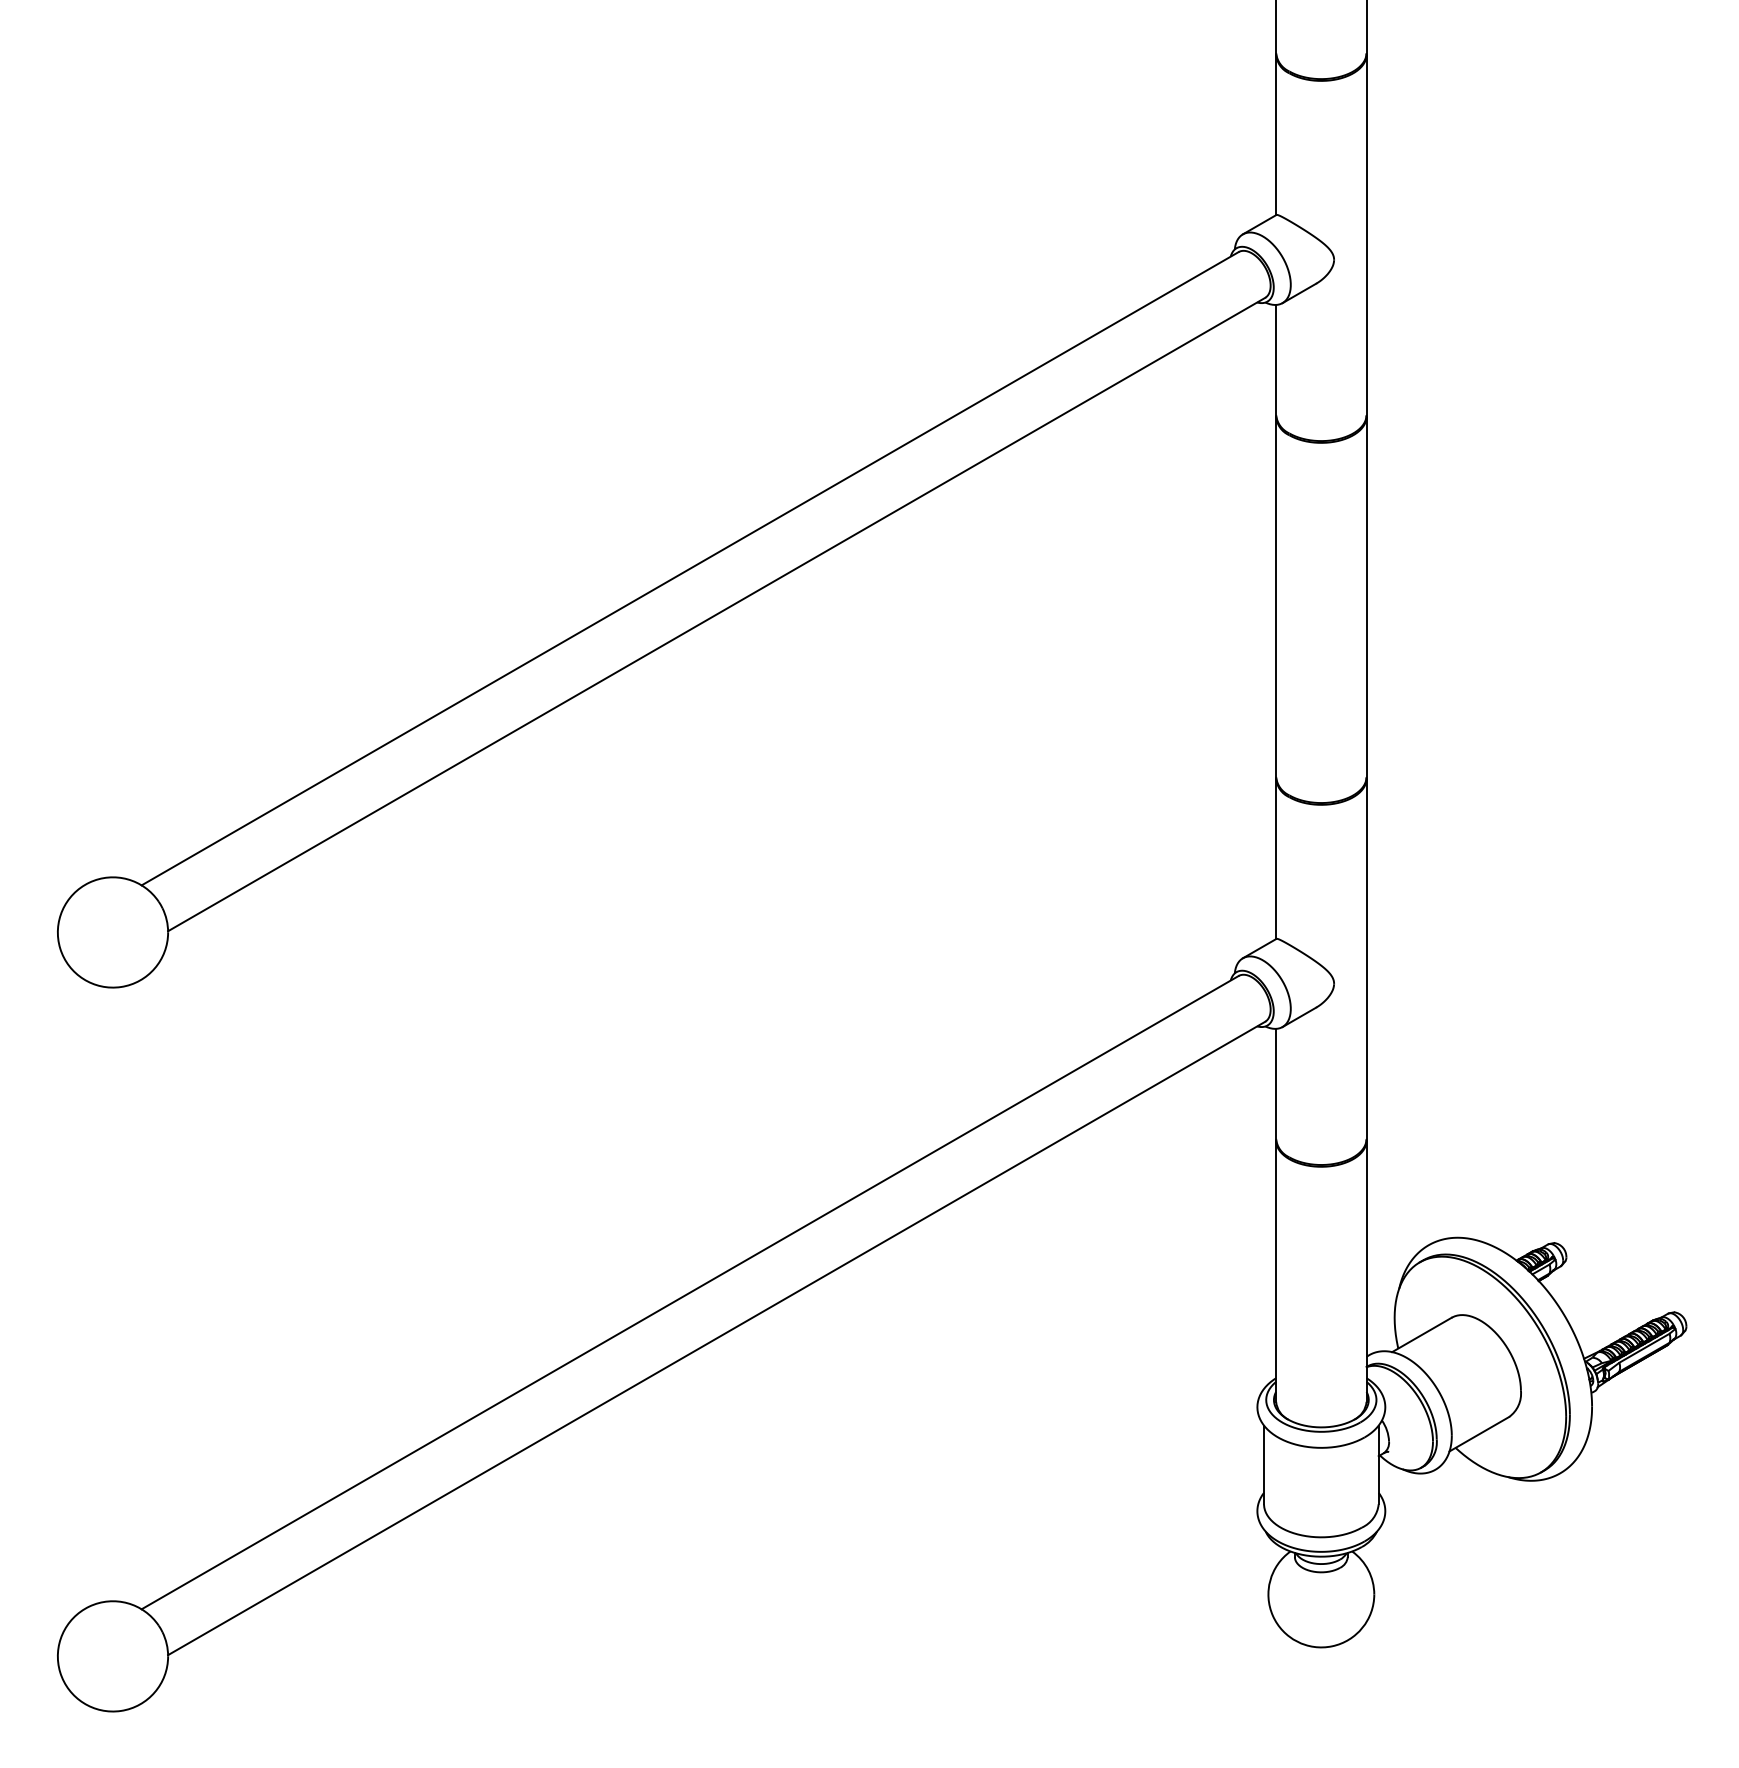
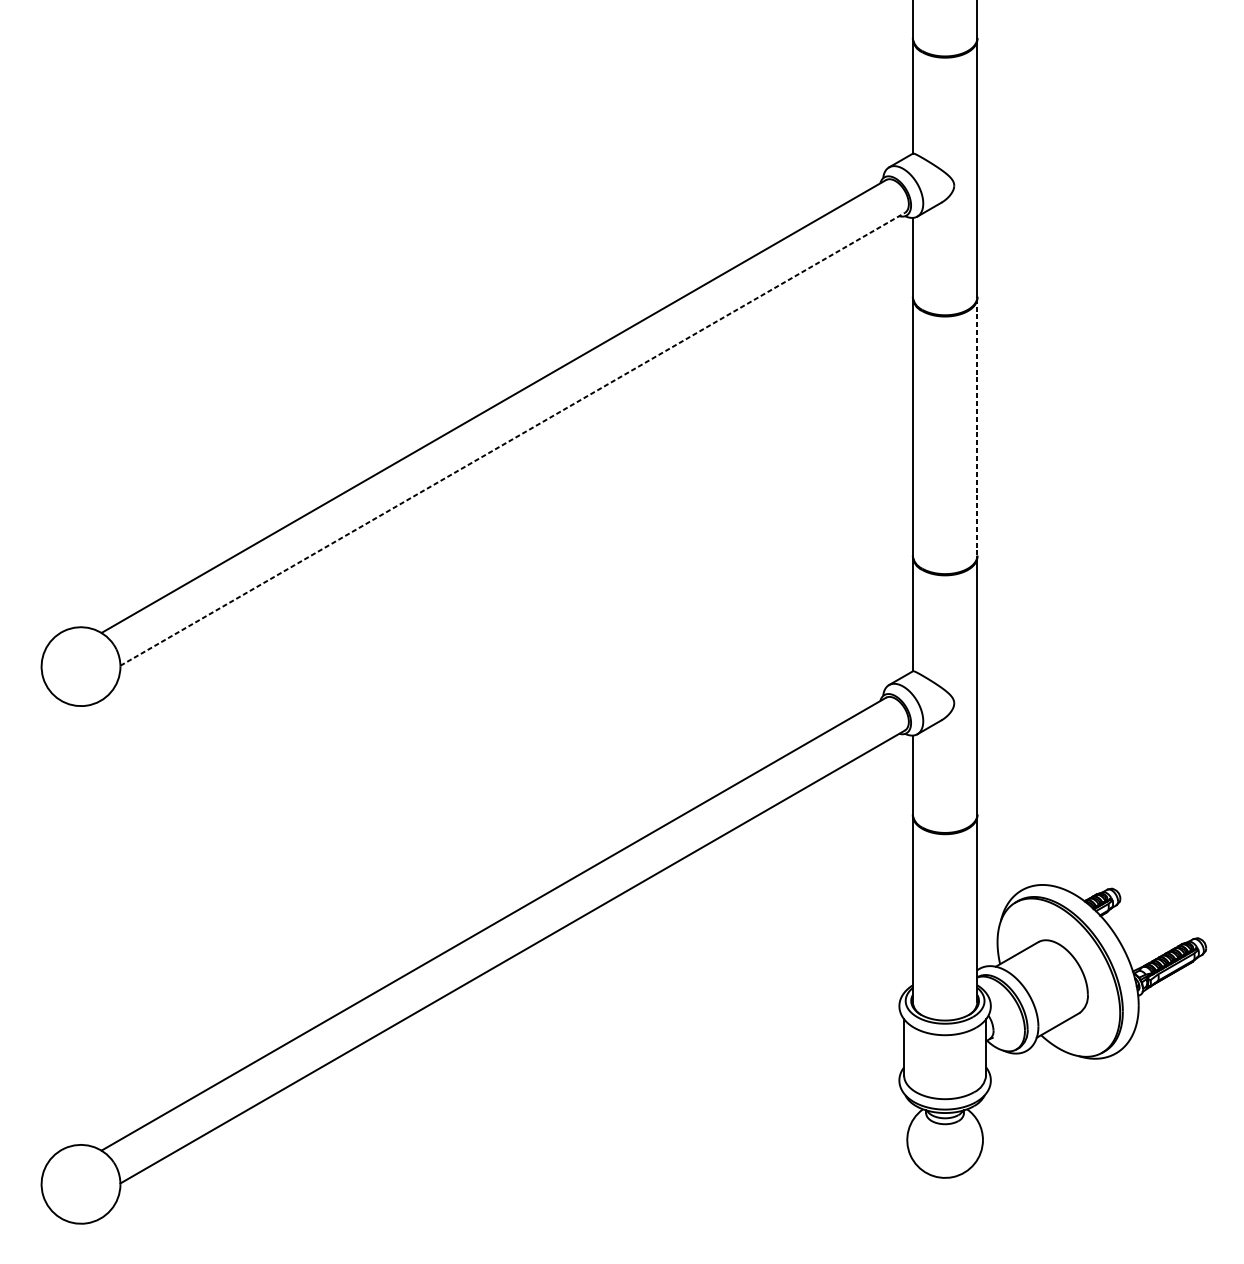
line: (1366, 596) -> (977, 426), solid -> dashed
line: (717, 614) -> (513, 439), solid -> dashed

